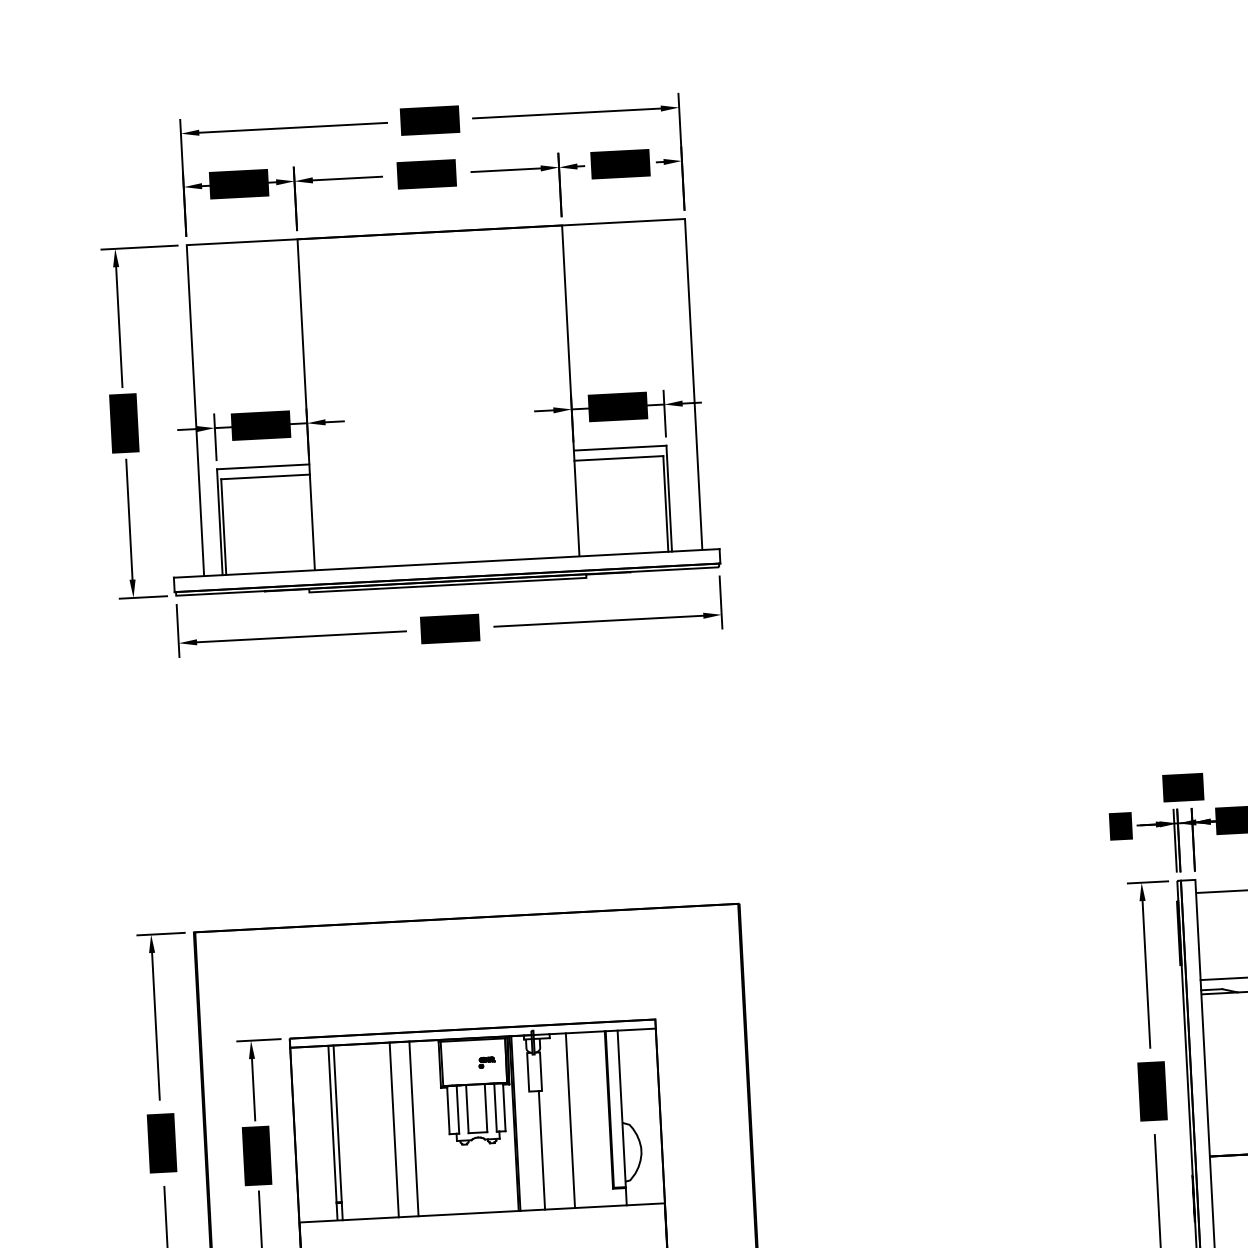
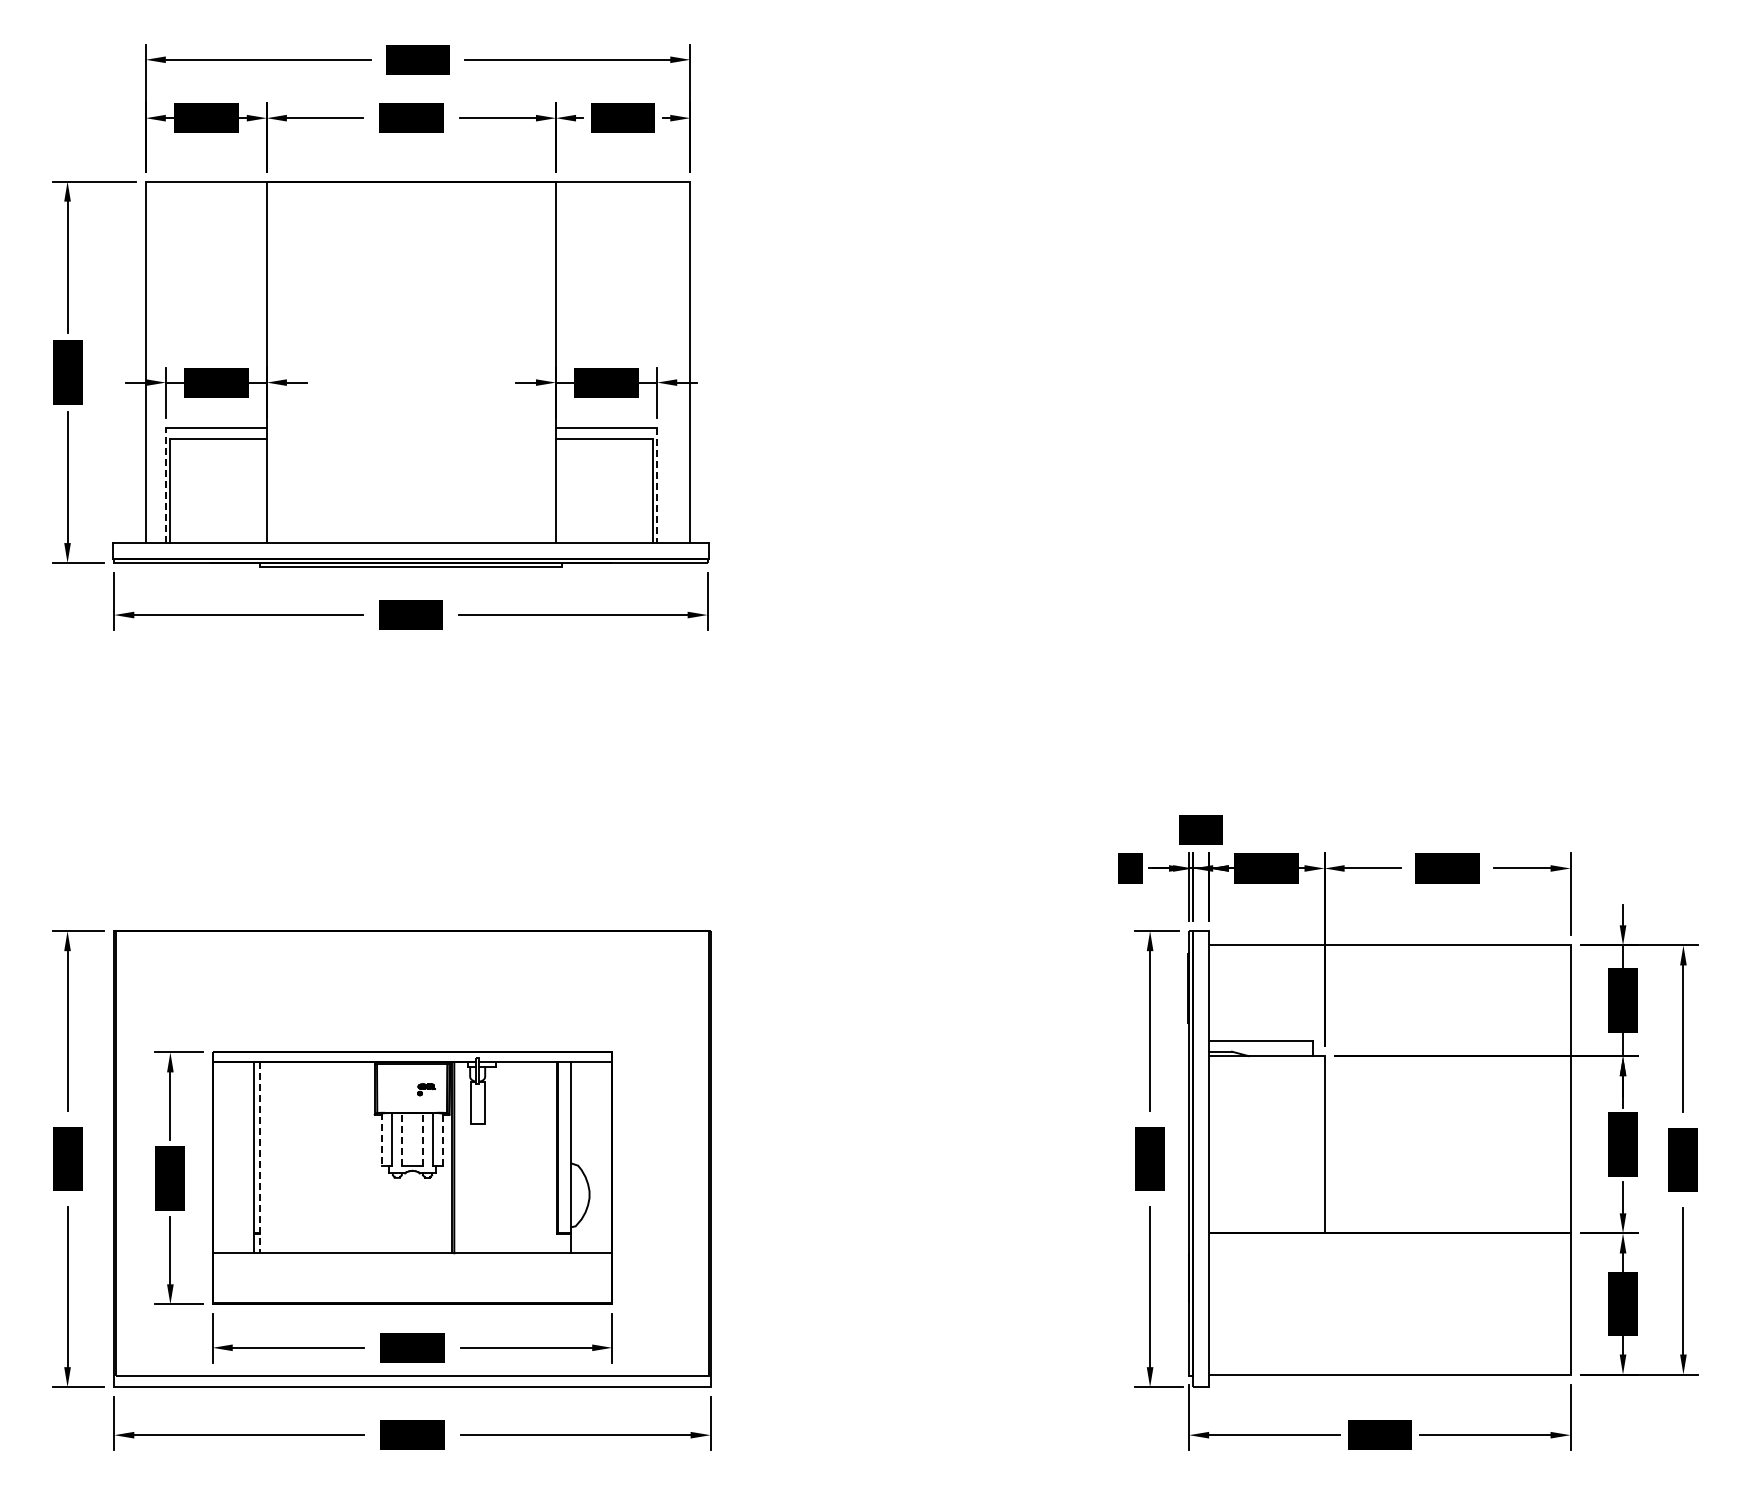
line: (669, 498) -> (657, 485), solid -> dashed
line: (219, 522) -> (165, 485), solid -> dashed
line: (504, 1106) -> (442, 1138), solid -> dashed
line: (485, 1107) -> (422, 1138), solid -> dashed
line: (467, 1108) -> (402, 1138), solid -> dashed
line: (448, 1110) -> (381, 1139), solid -> dashed
line: (570, 1120) -> (513, 1157), removed
line: (413, 1128) -> (342, 1157), removed
line: (394, 1129) -> (321, 1157), removed
line: (338, 1133) -> (260, 1158), solid -> dashed
line: (542, 1150) -> (481, 1188), removed

